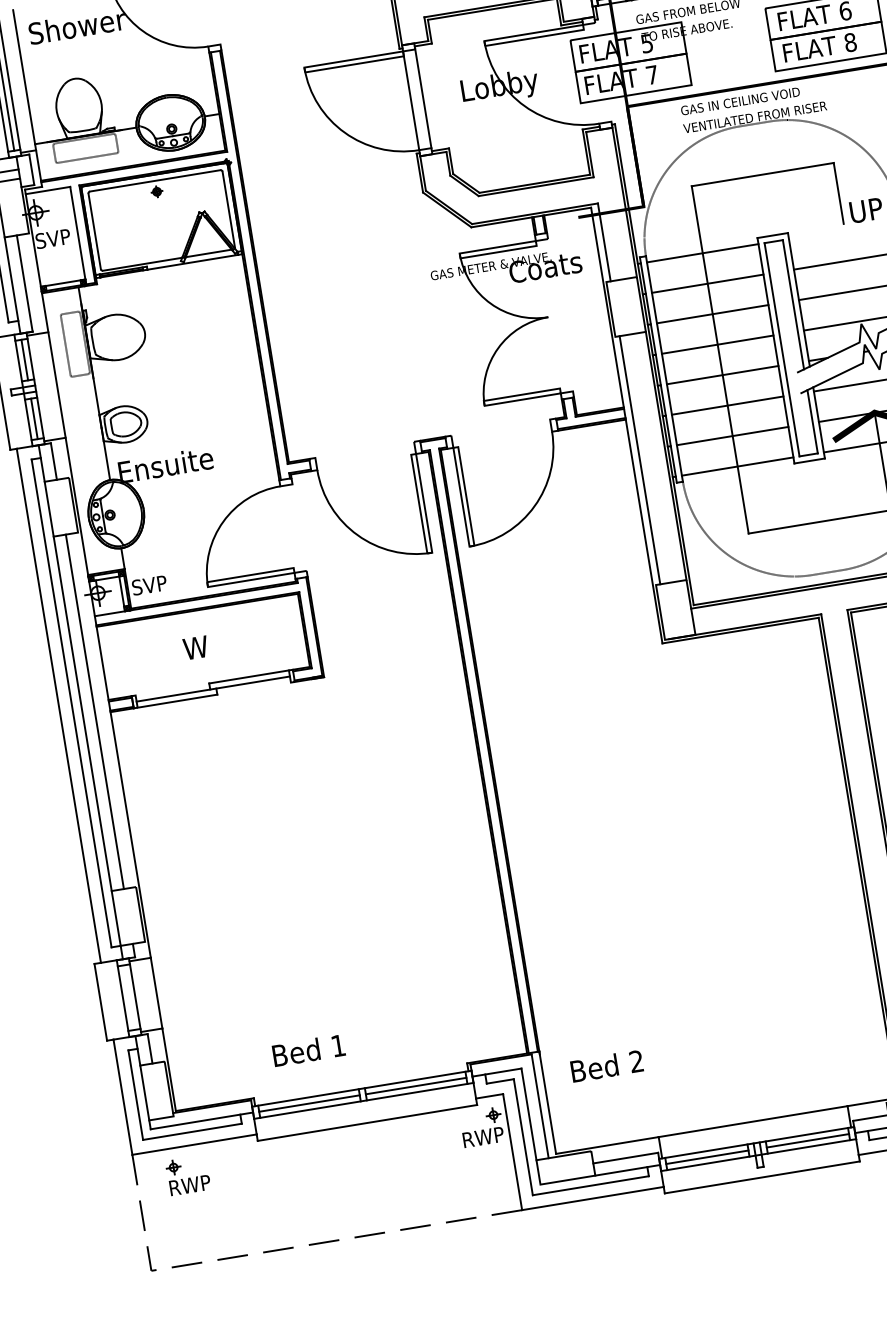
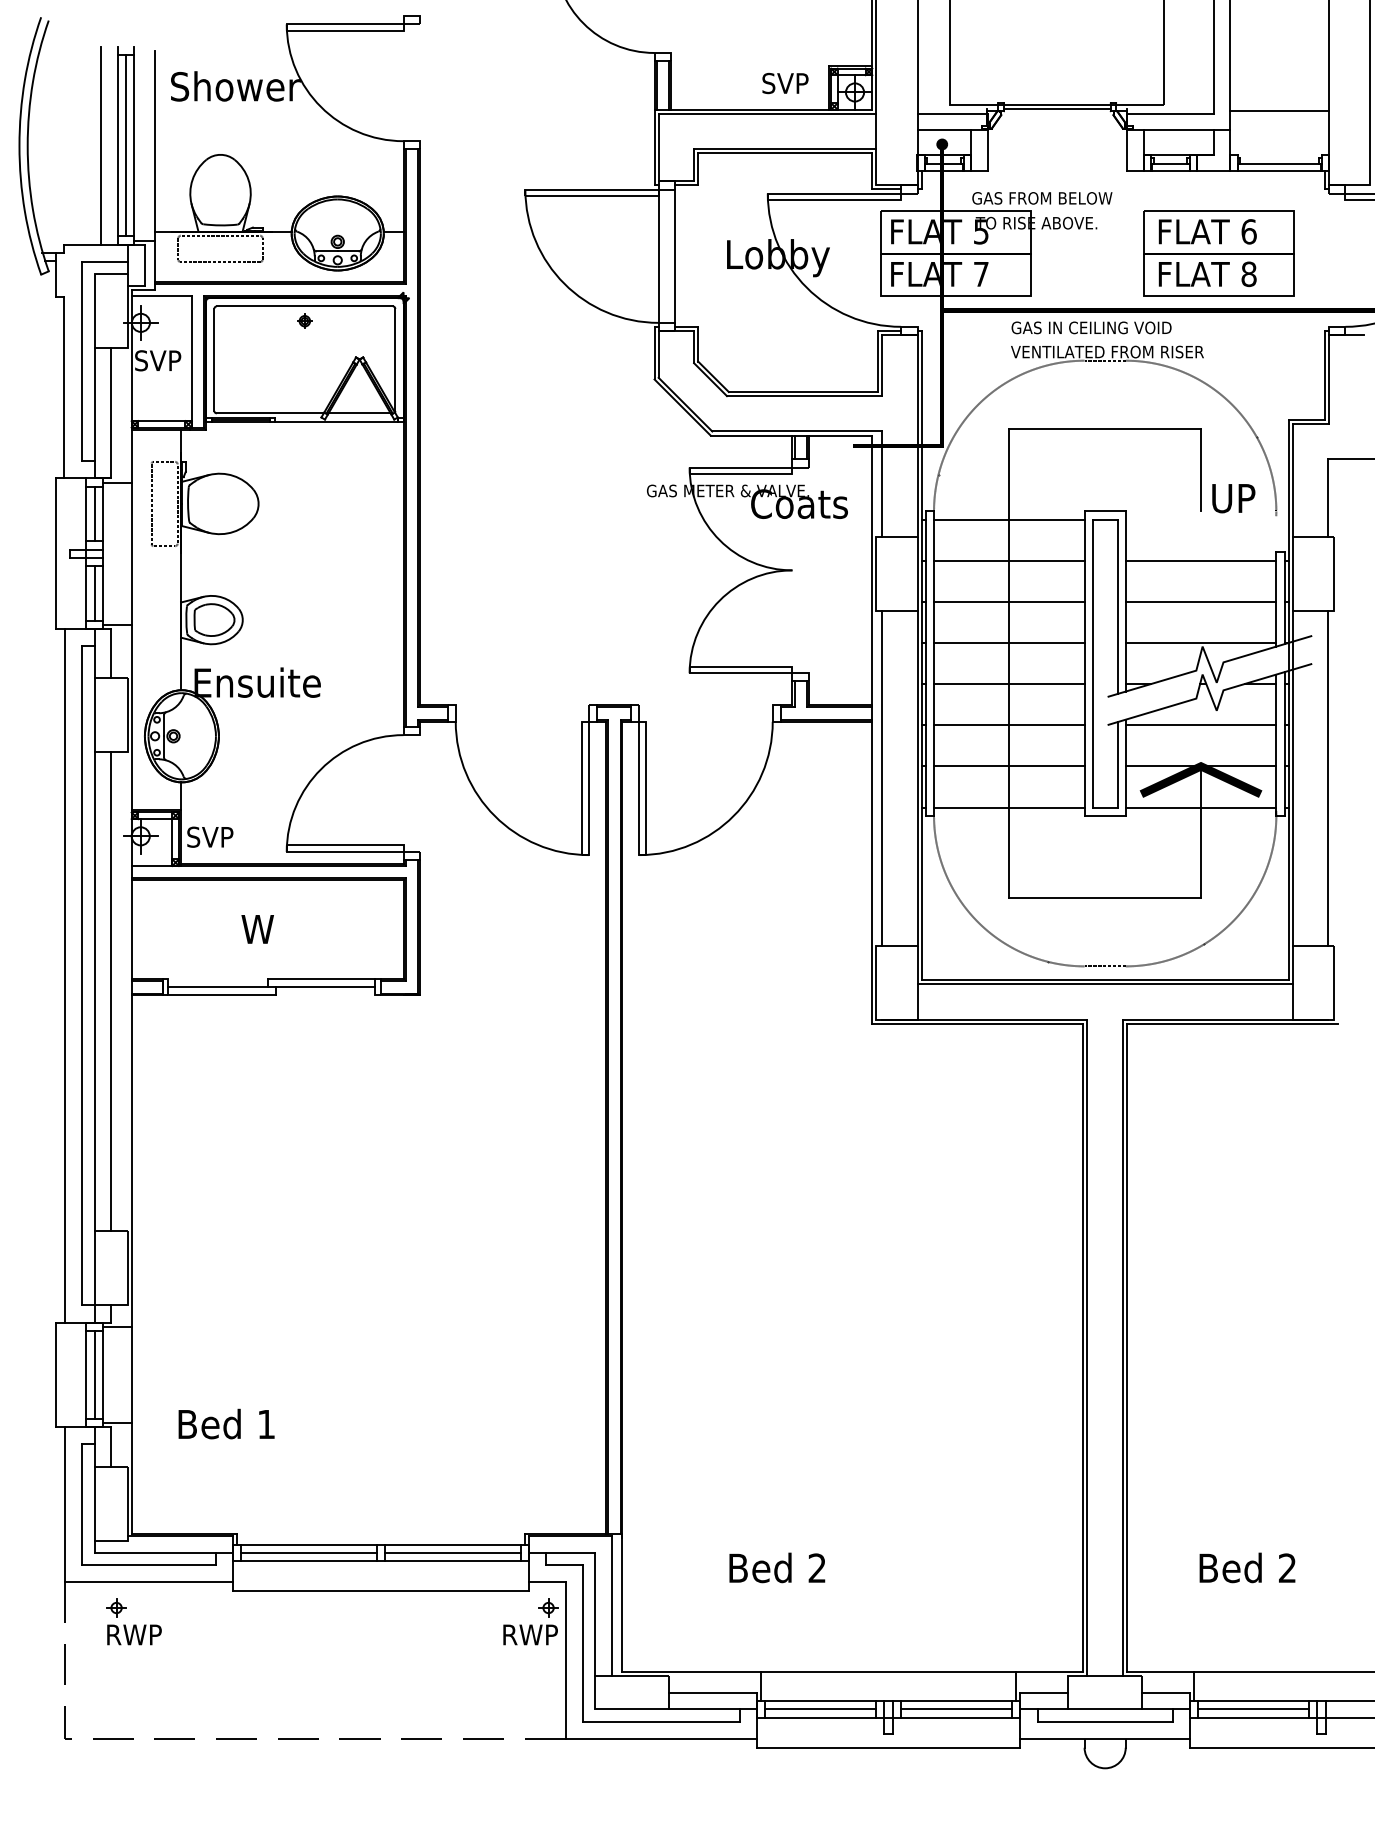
line: (128, 997) -> (94, 1374), added
text: (308, 1050) -> (226, 1423), moved
text: (607, 1065) -> (777, 1567), moved

